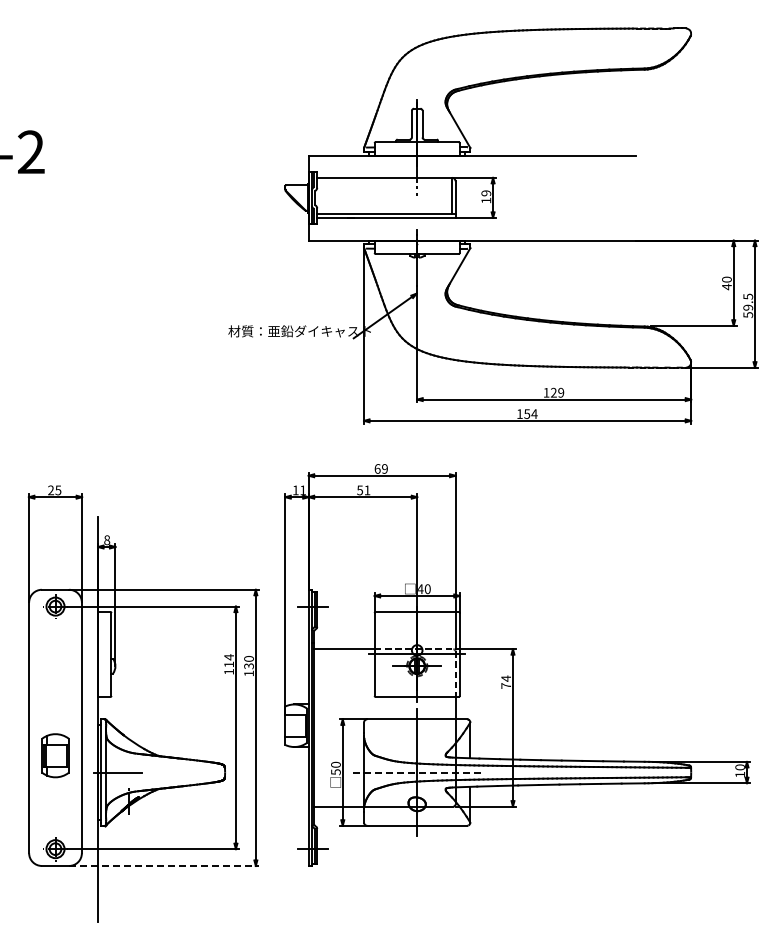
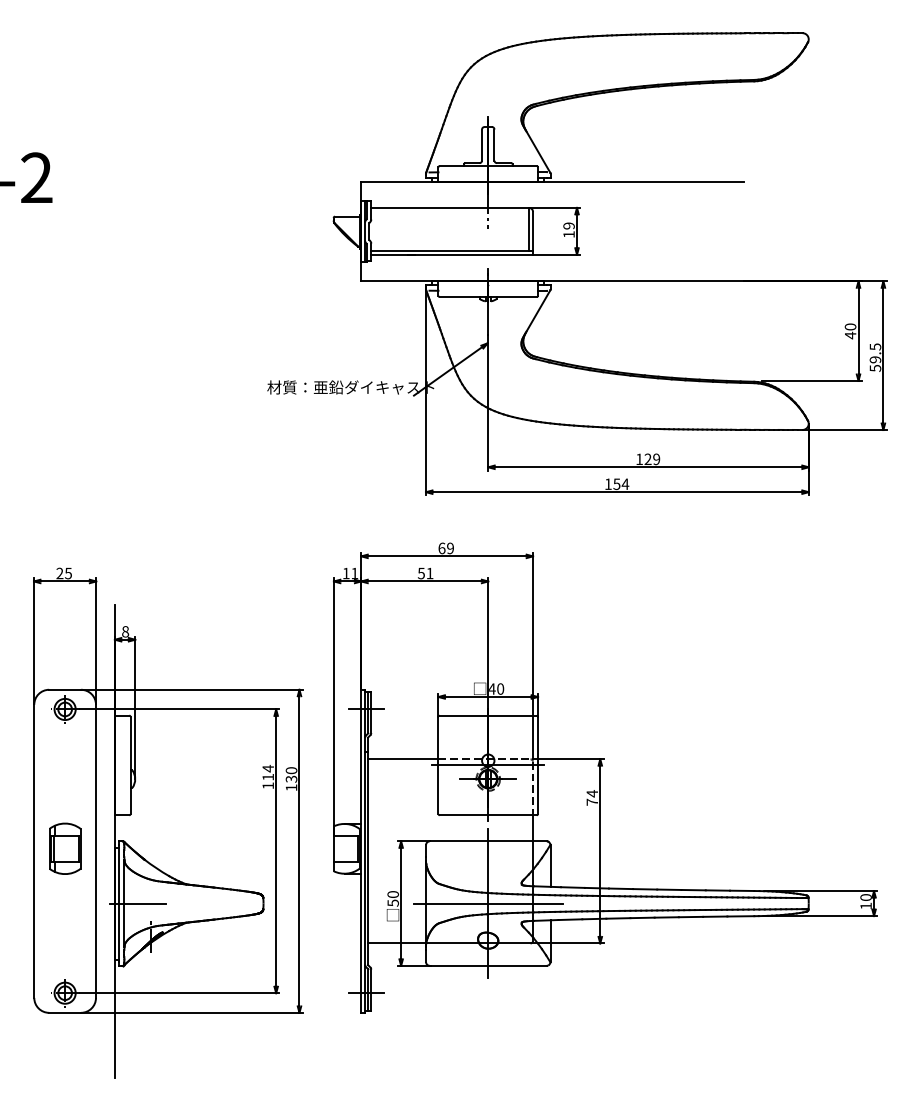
part: (55, 755) -> (65, 848), moved
line: (417, 772) -> (488, 903), dashed -> solid
line: (163, 865) -> (191, 1012), dashed -> solid

